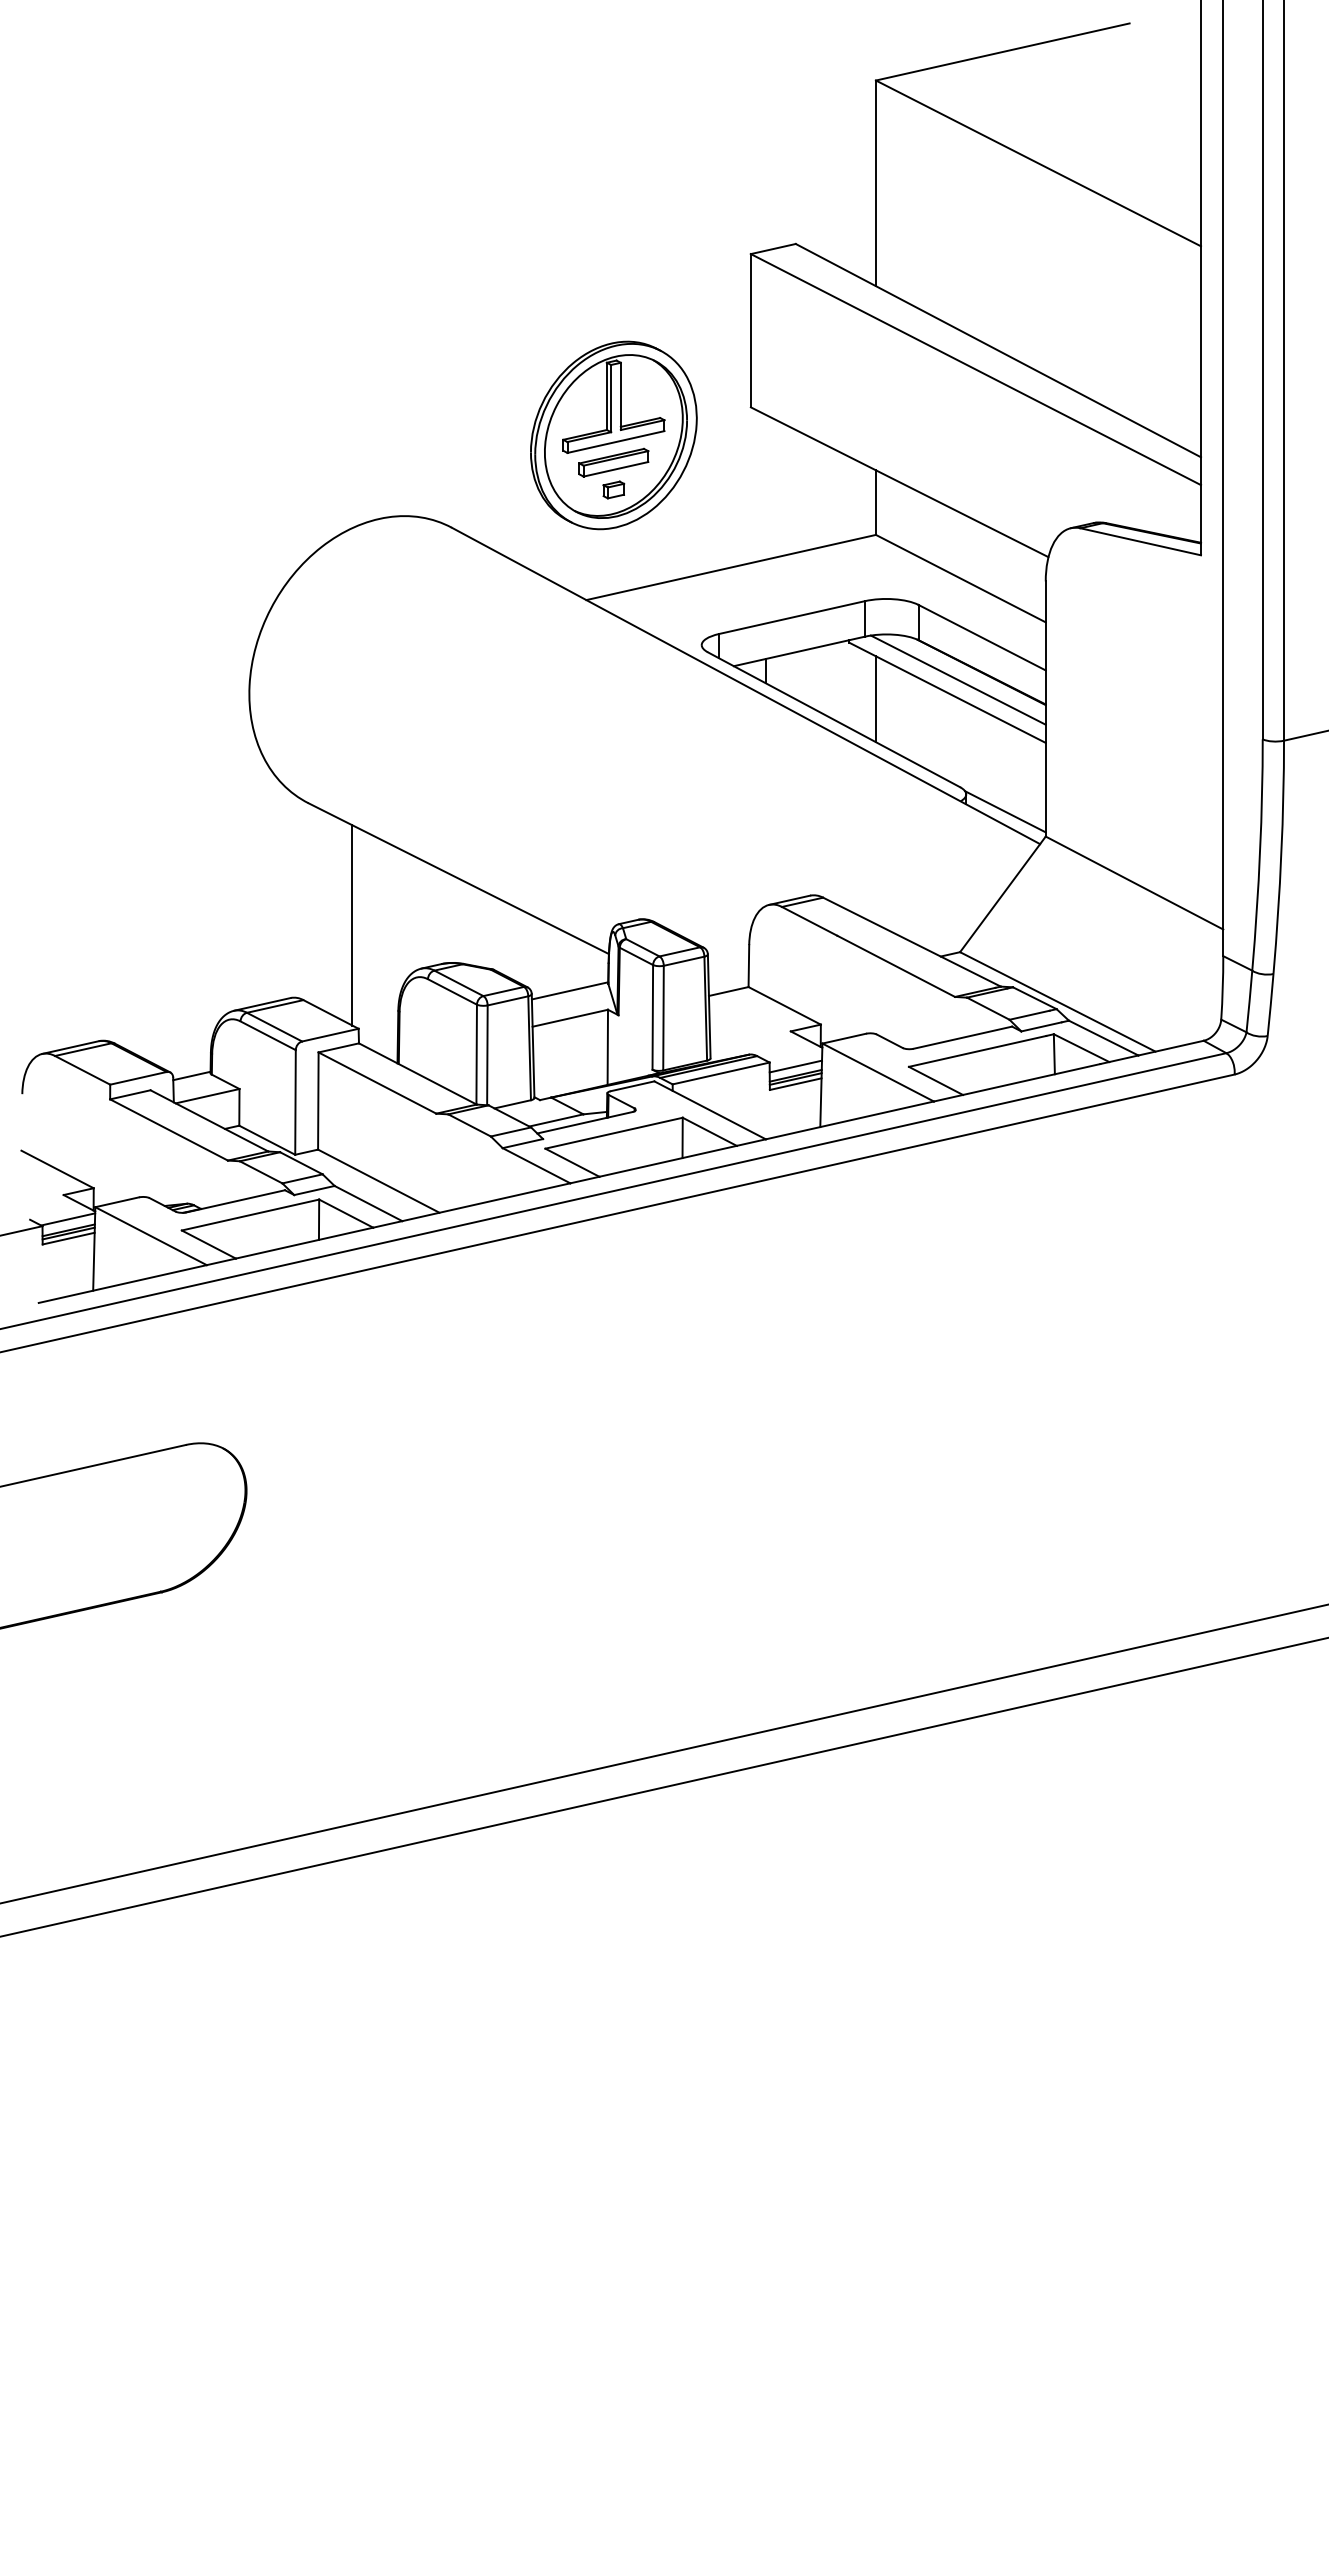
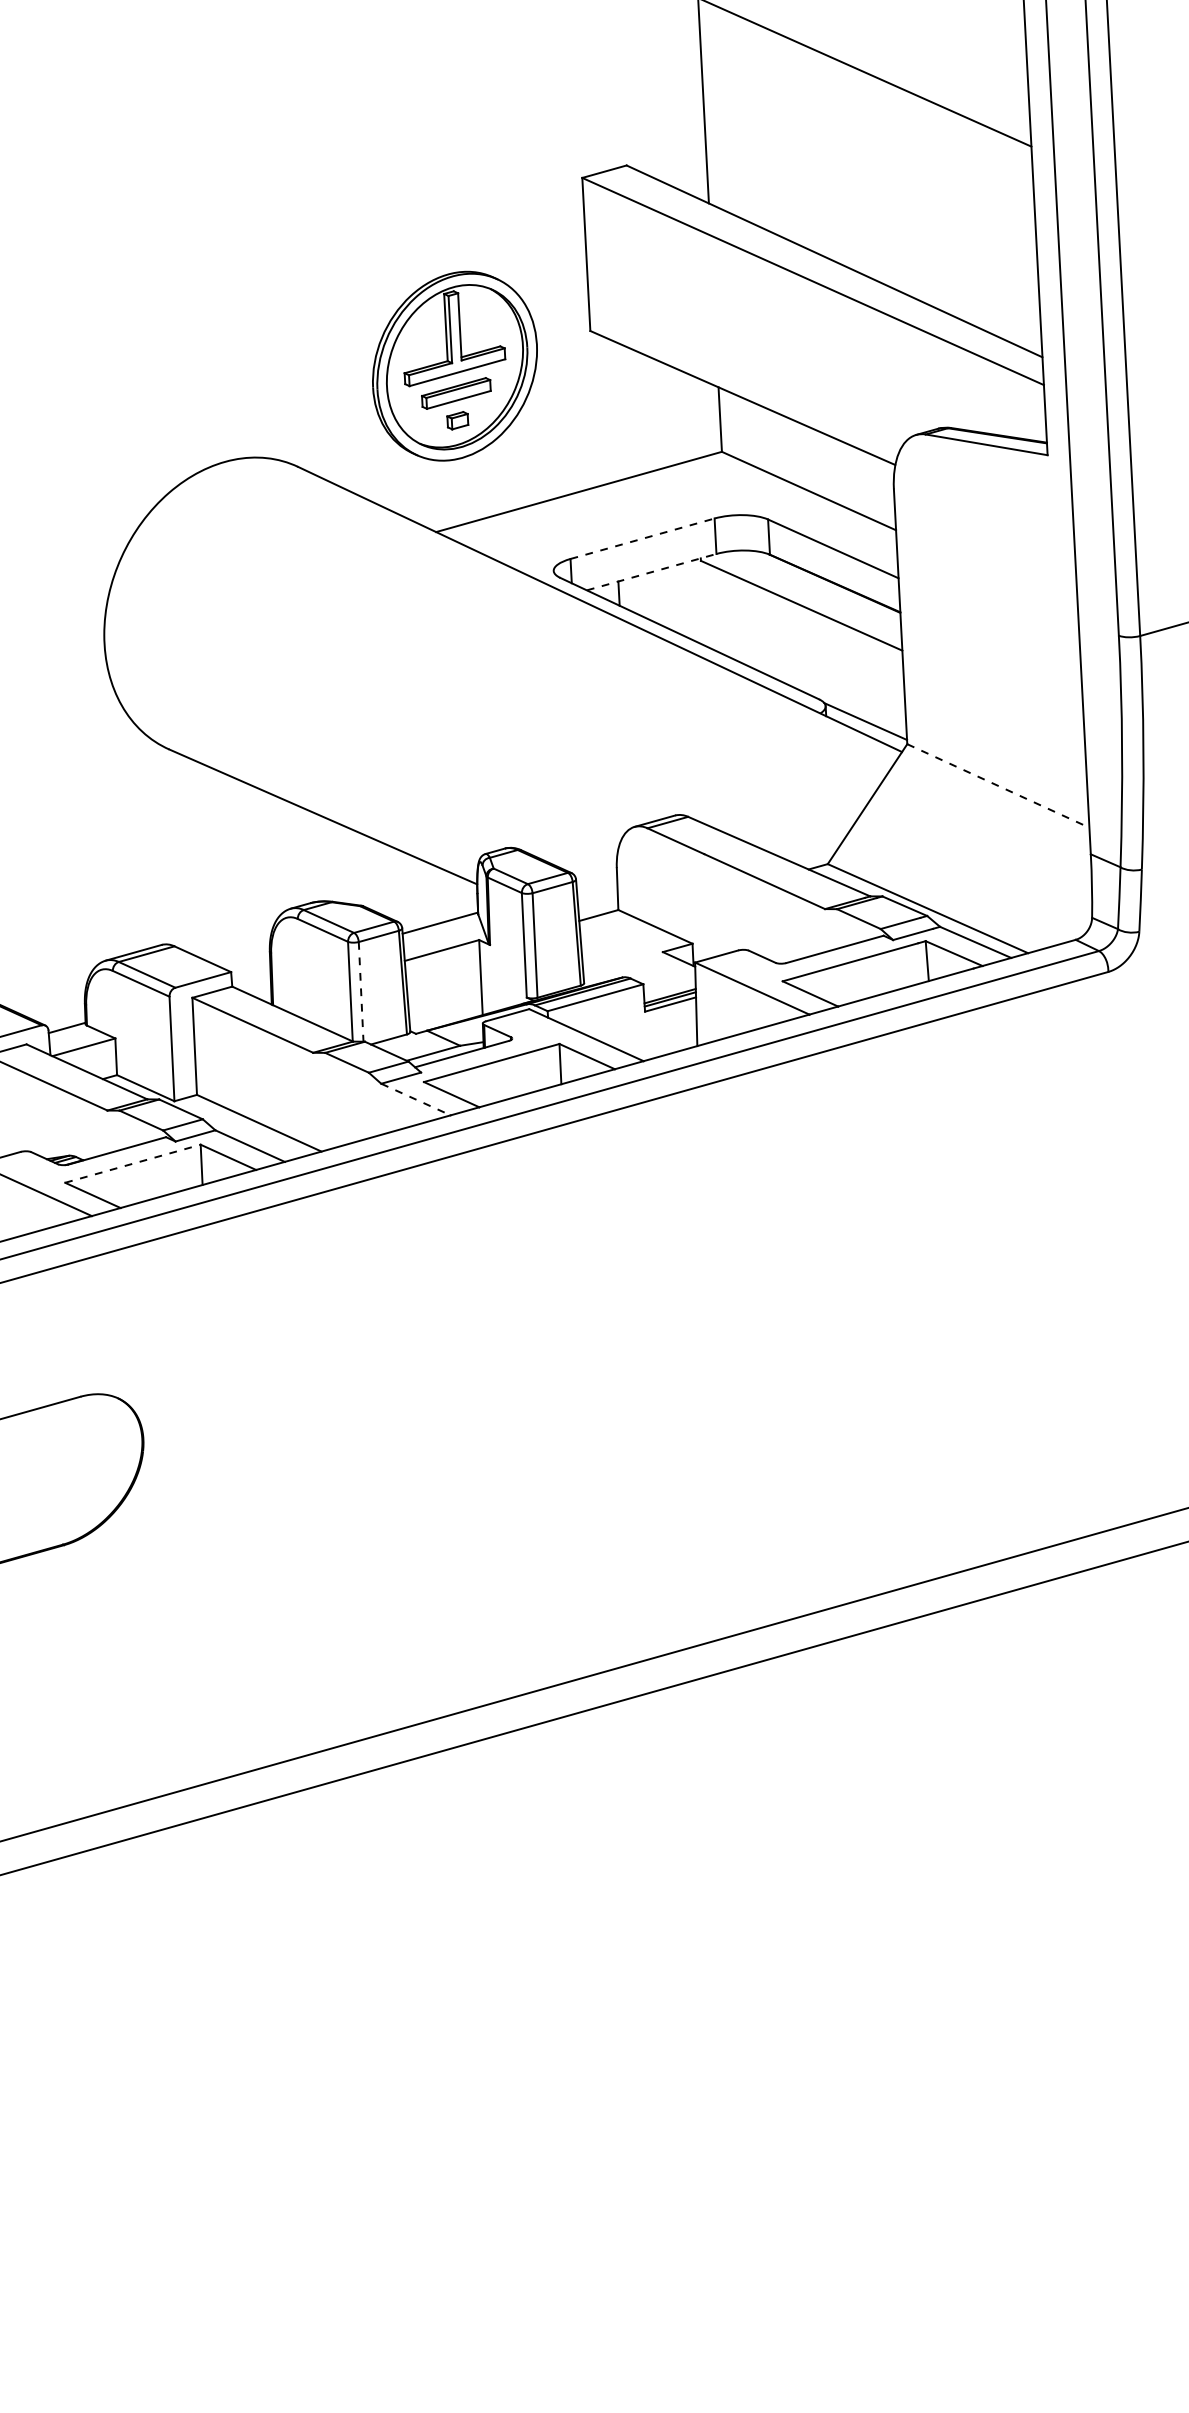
line: (792, 617) -> (642, 538), solid -> dashed
line: (799, 651) -> (651, 572), solid -> dashed
line: (957, 679) -> (810, 591), removed
line: (875, 699) -> (730, 616), removed
line: (1134, 883) -> (998, 786), solid -> dashed
line: (352, 925) -> (219, 869), removed
line: (487, 1055) -> (361, 992), solid -> dashed
line: (795, 1066) -> (669, 986), removed
line: (536, 1165) -> (415, 1099), solid -> dashed
line: (251, 1214) -> (133, 1163), solid -> dashed

